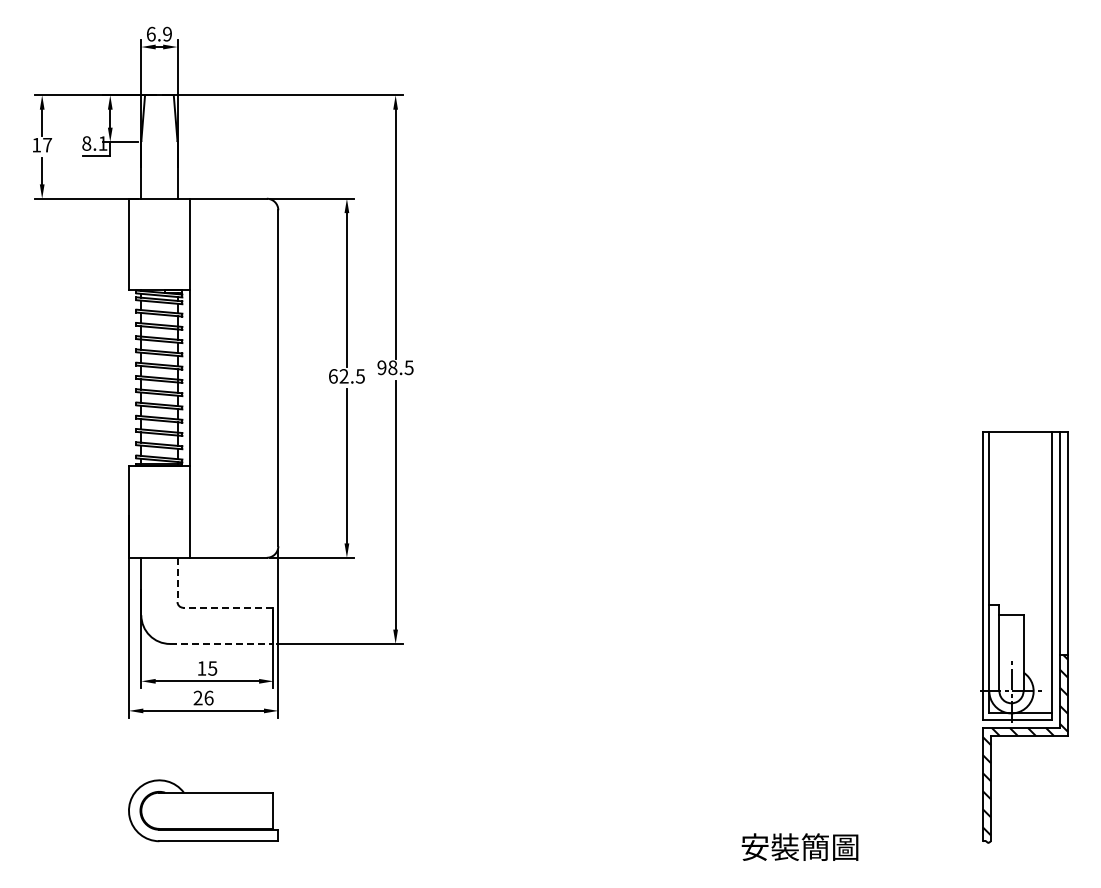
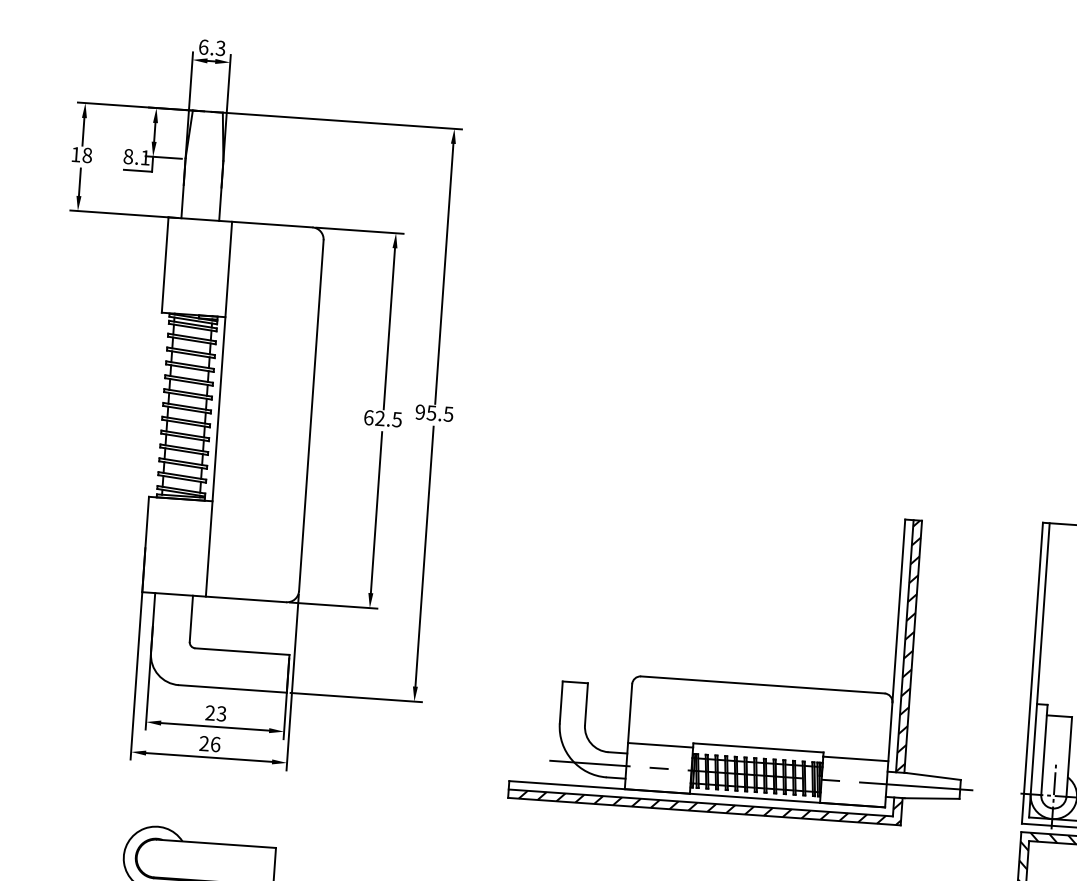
text: (167, 34) -> (220, 48), 6.9 -> 6.3
text: (47, 144) -> (87, 154), 17 -> 18
text: (392, 367) -> (431, 412), 98.5 -> 95.5
line: (177, 580) -> (191, 619), dashed -> solid
part: (711, 604) -> (747, 683), added
line: (227, 607) -> (241, 651), dashed -> solid
line: (221, 643) -> (232, 688), dashed -> solid
text: (207, 668) -> (216, 713), 15 -> 23

